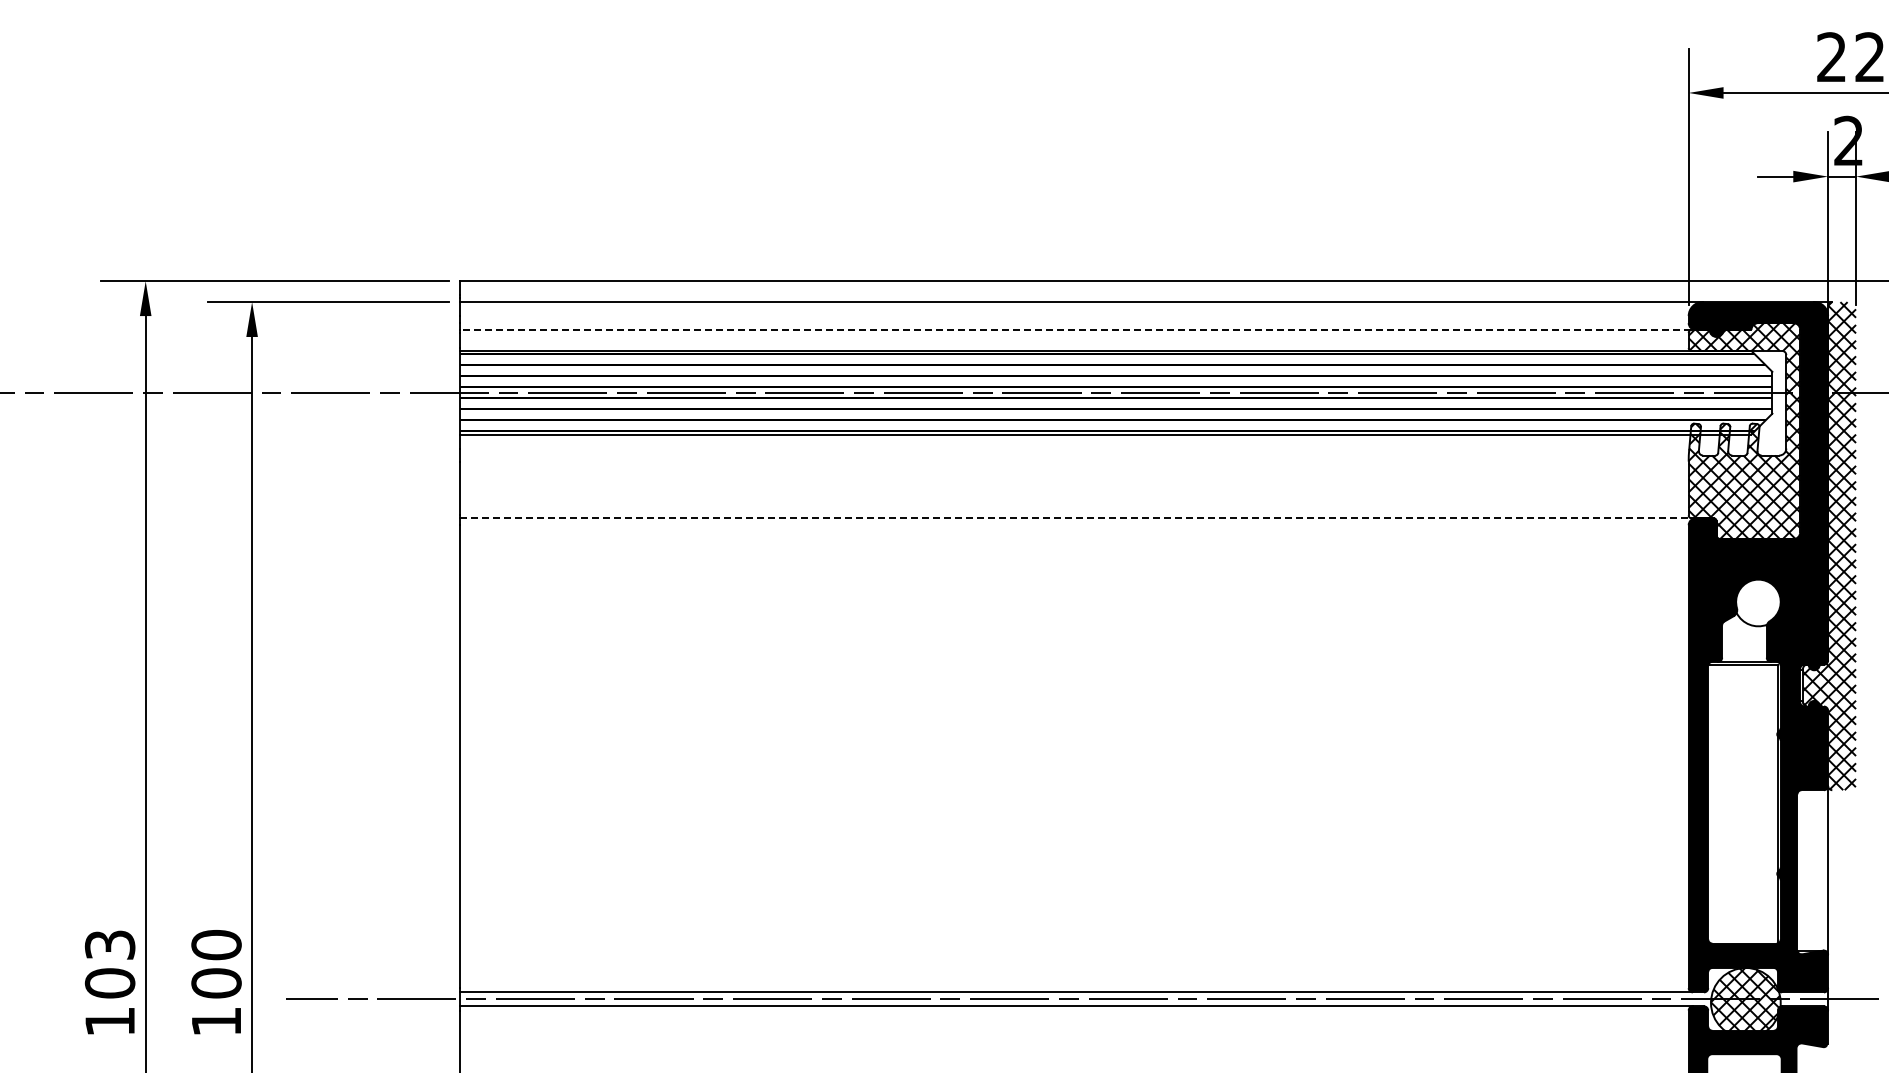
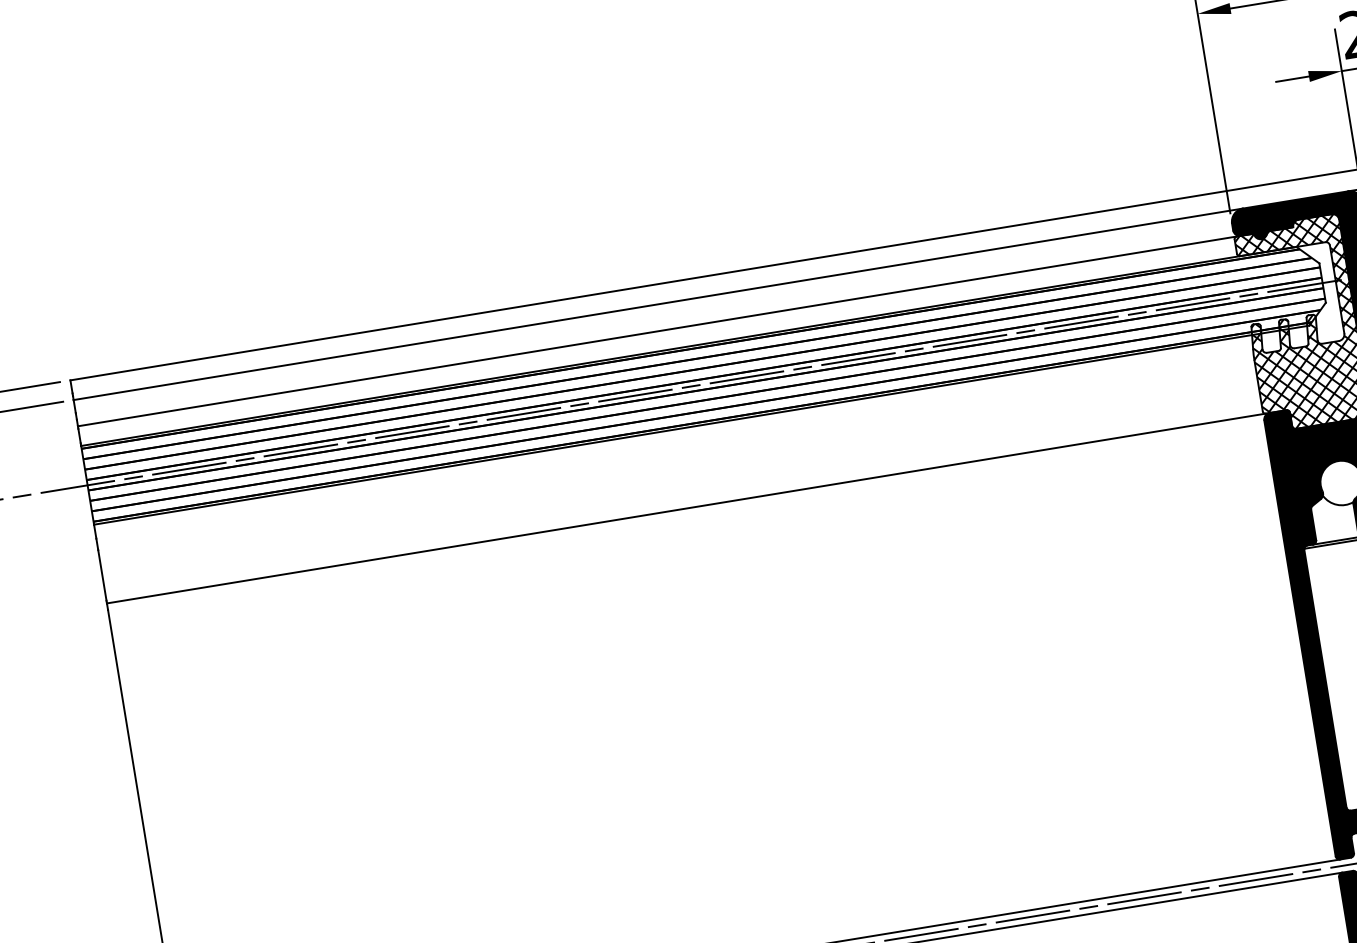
line: (1075, 330) -> (657, 331), dashed -> solid
line: (1075, 518) -> (686, 508), dashed -> solid

